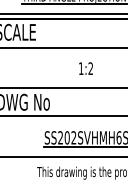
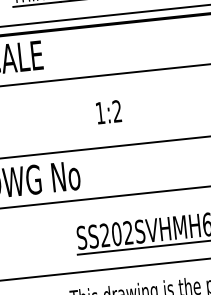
text: (85, 68) -> (107, 112), moved

